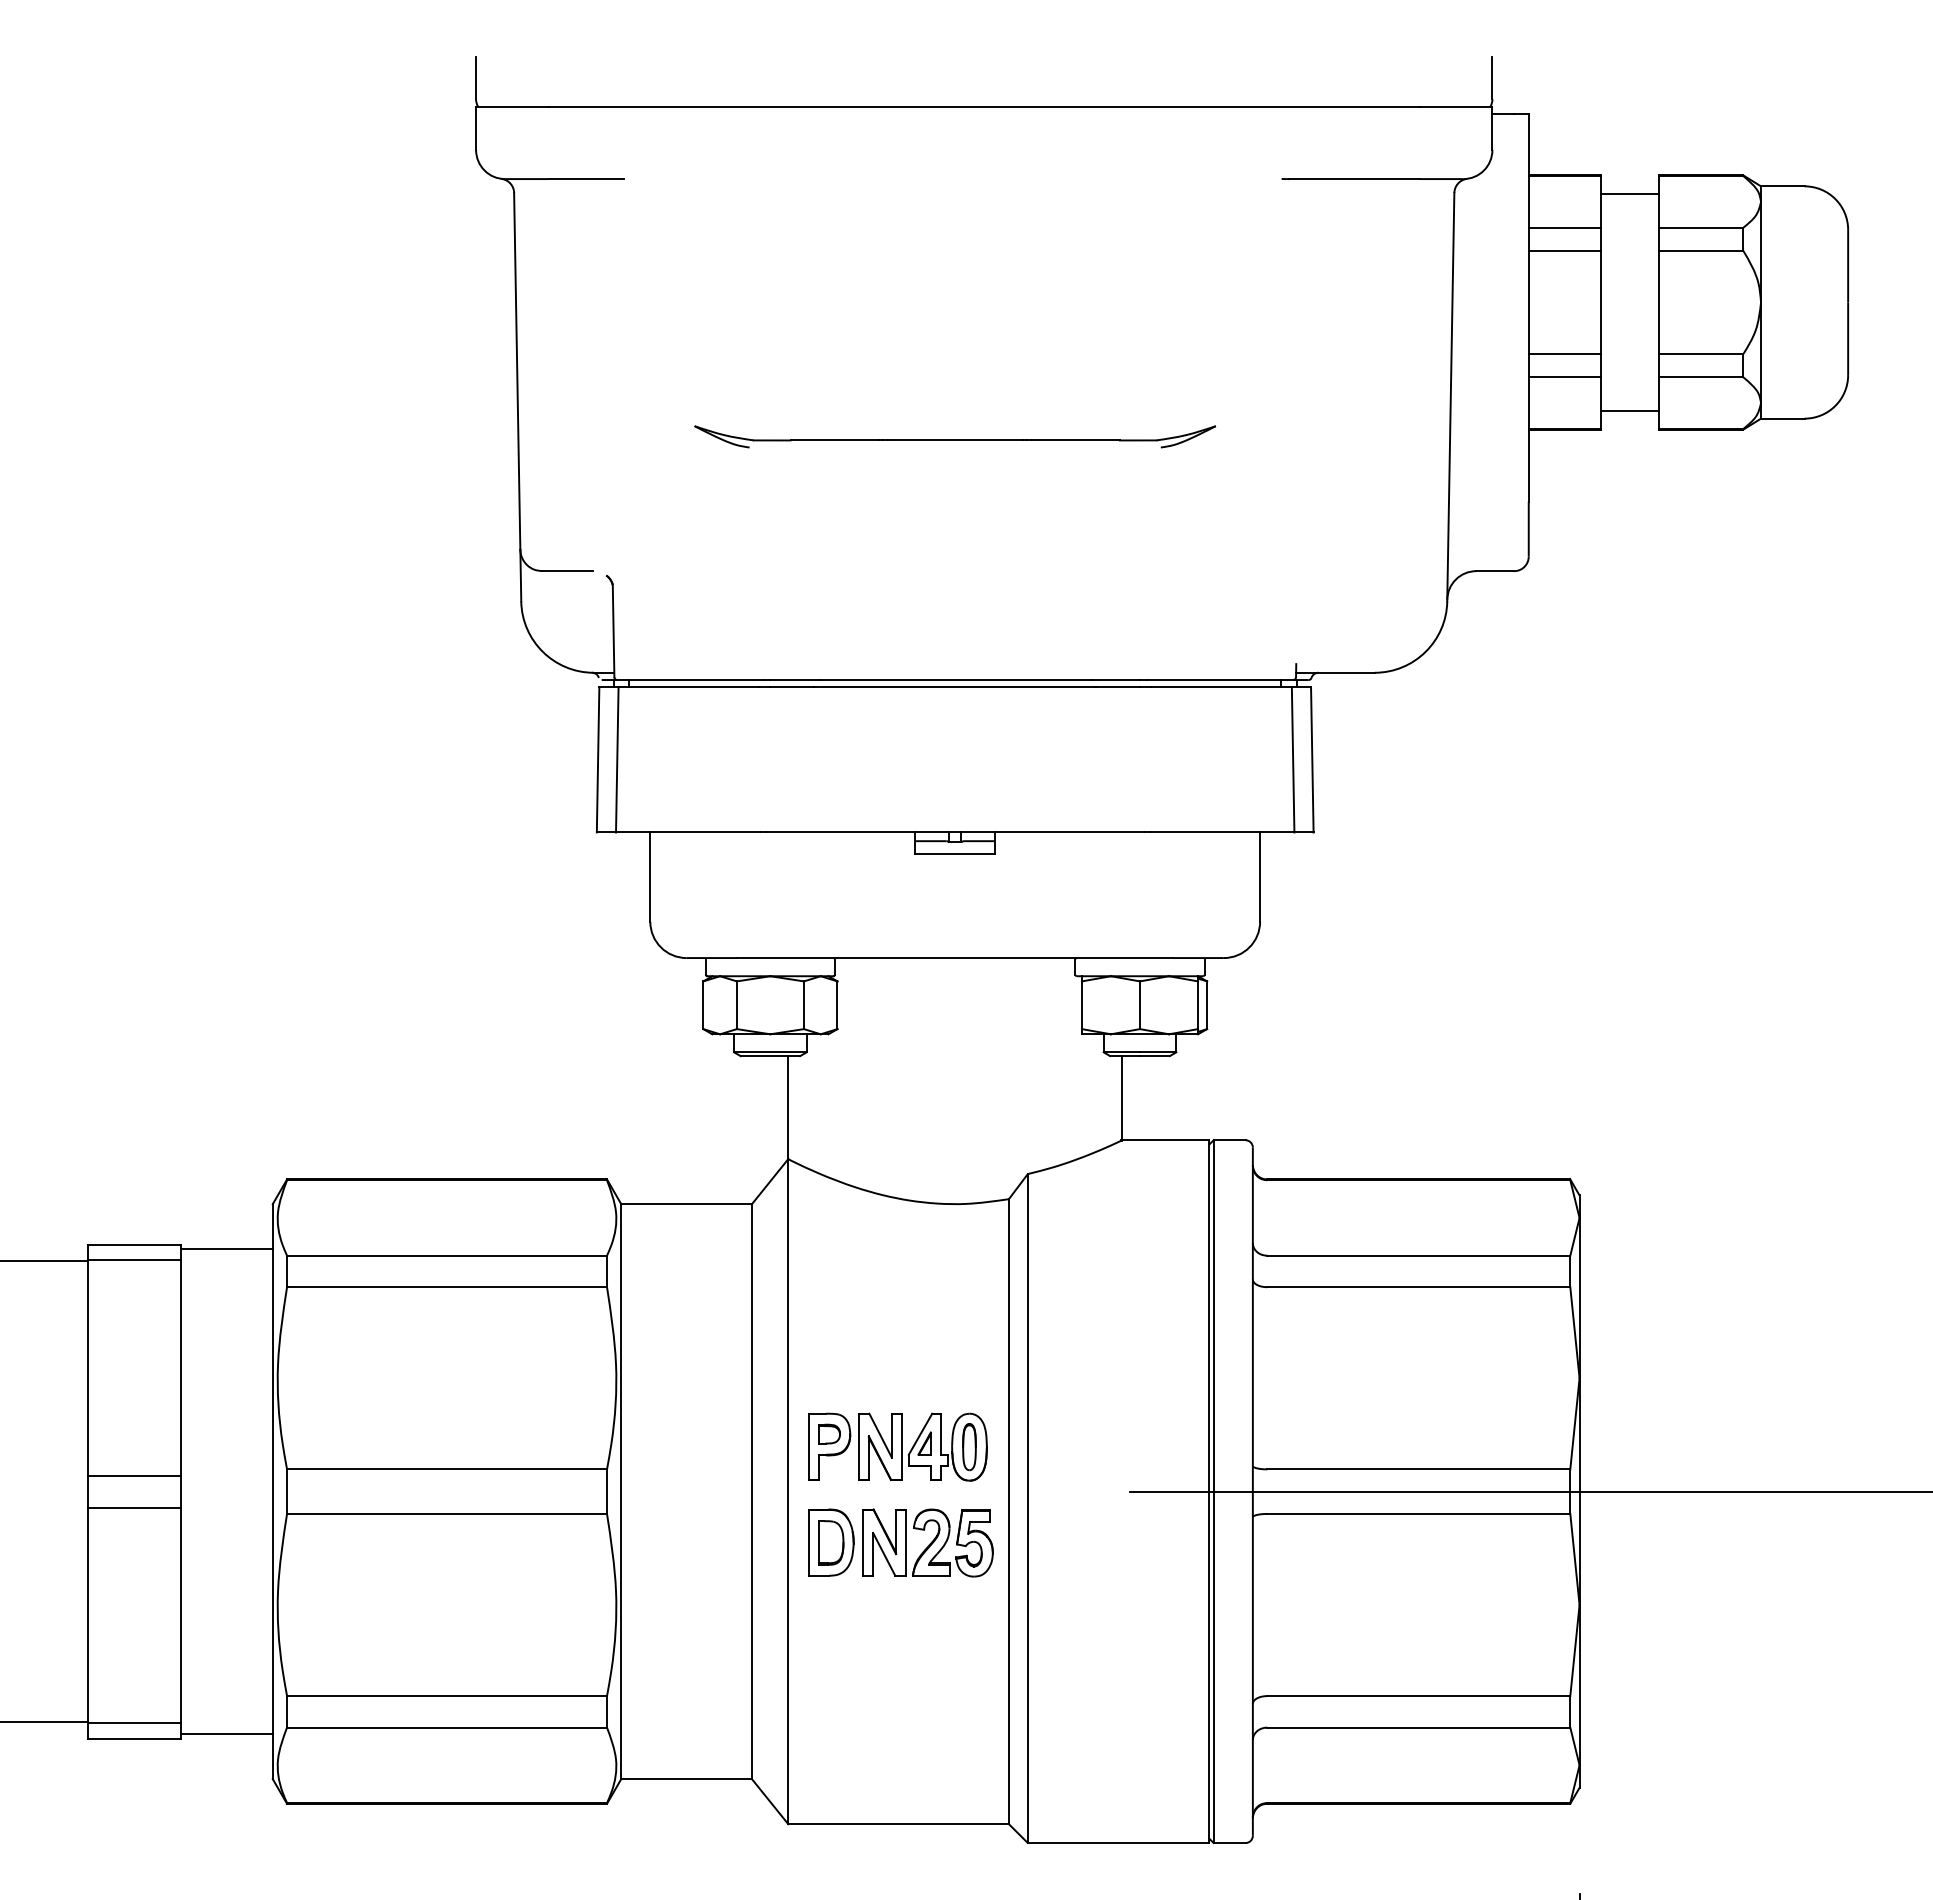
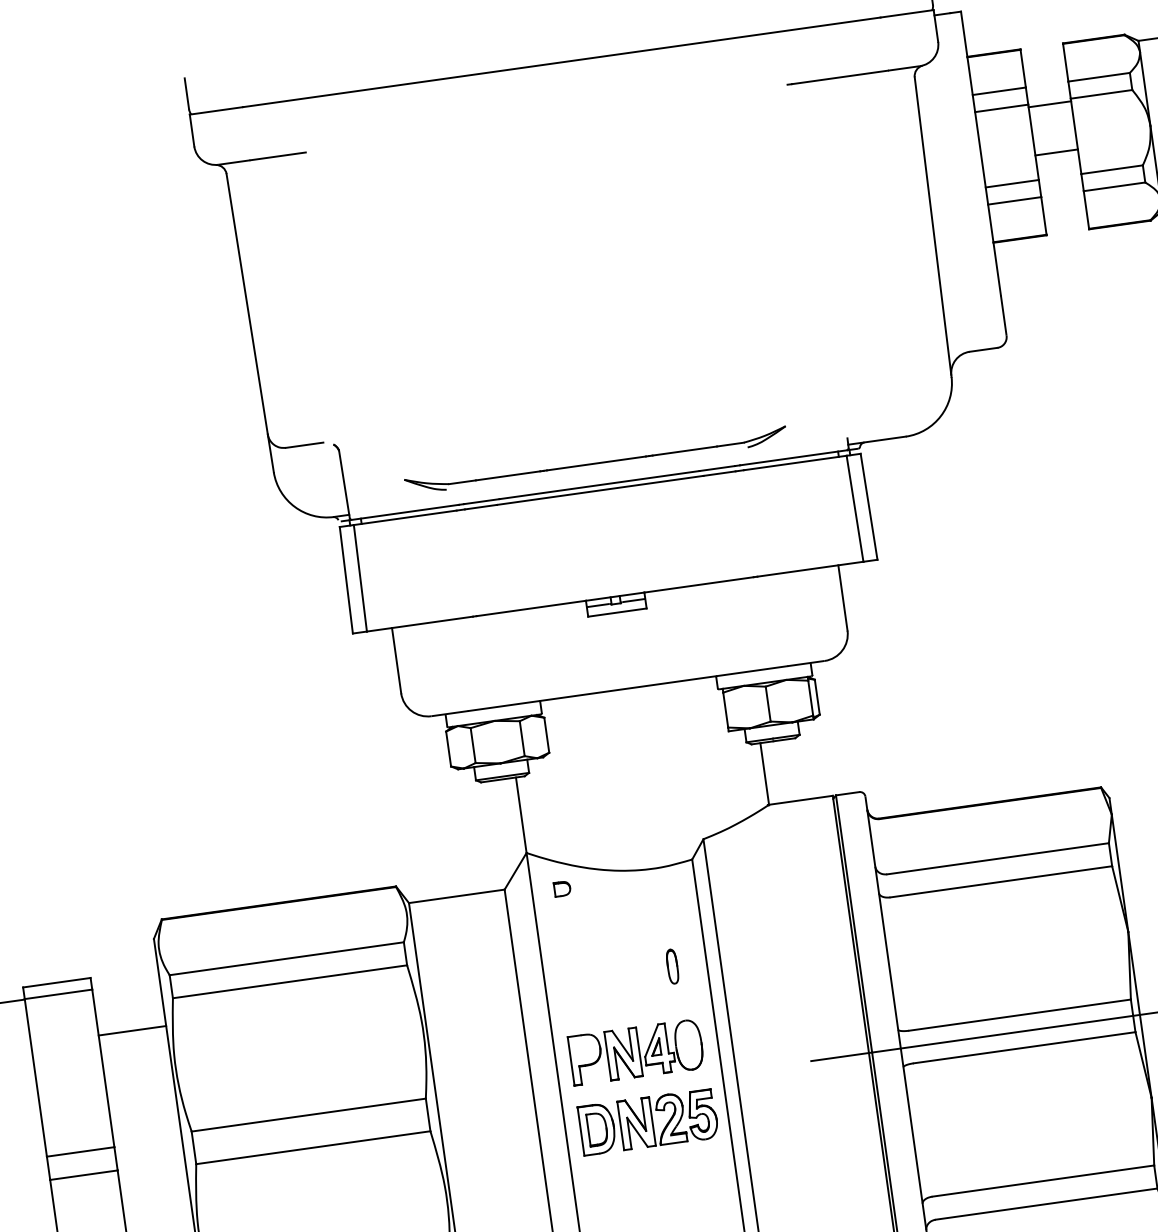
line: (1630, 193) -> (1049, 104), moved
line: (1630, 411) -> (1056, 152), moved
part: (954, 436) -> (595, 460), moved
line: (226, 1249) -> (132, 1031), moved
part: (829, 1433) -> (562, 888), moved
part: (969, 1447) -> (672, 967), moved

